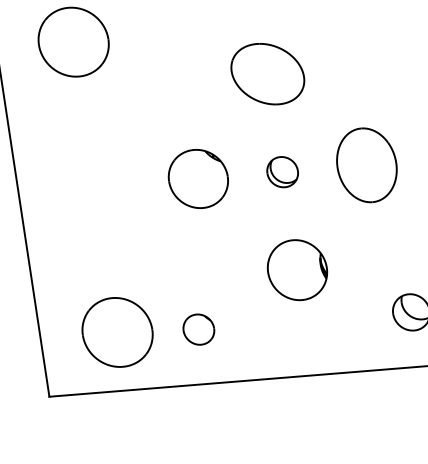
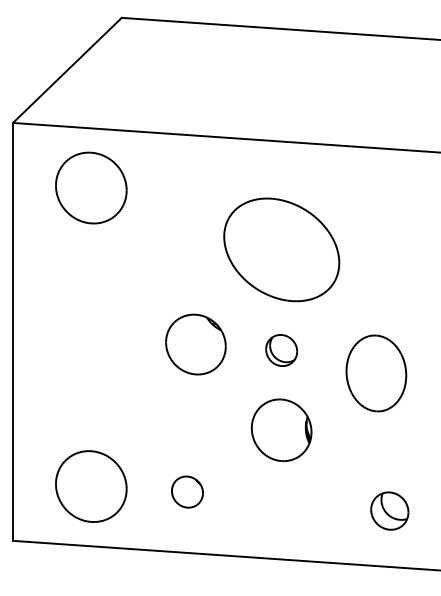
part: (267, 73) -> (281, 249), size x1.6
part: (367, 165) -> (376, 373), moved
part: (297, 269) -> (281, 429), moved
part: (198, 329) -> (187, 491), moved

